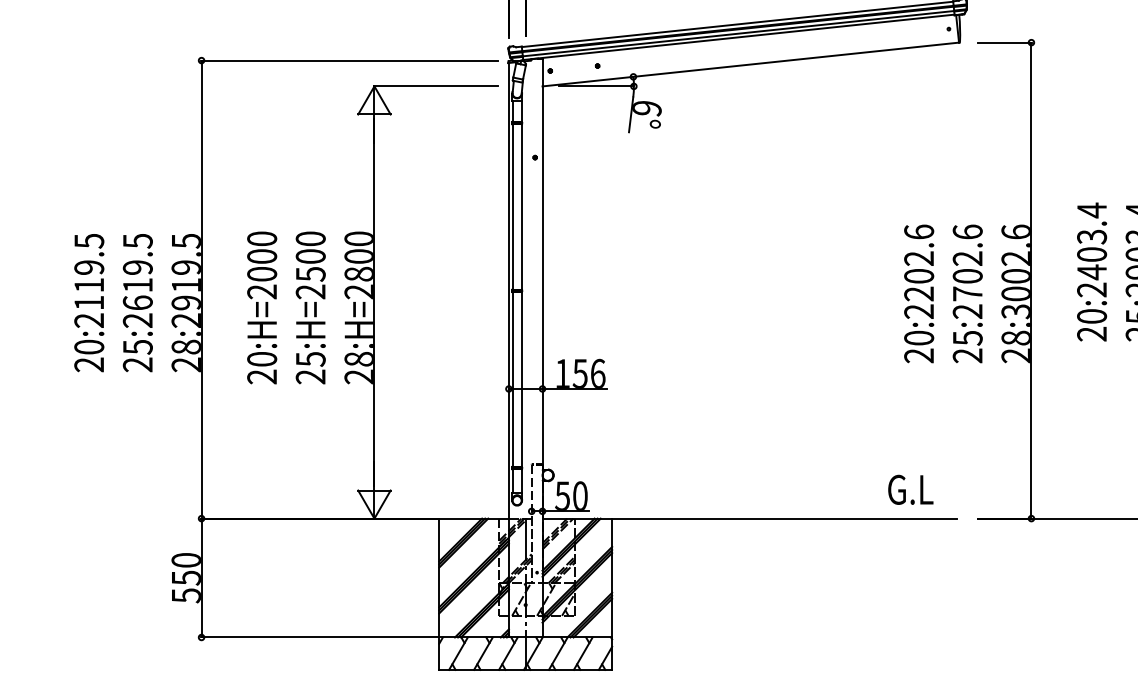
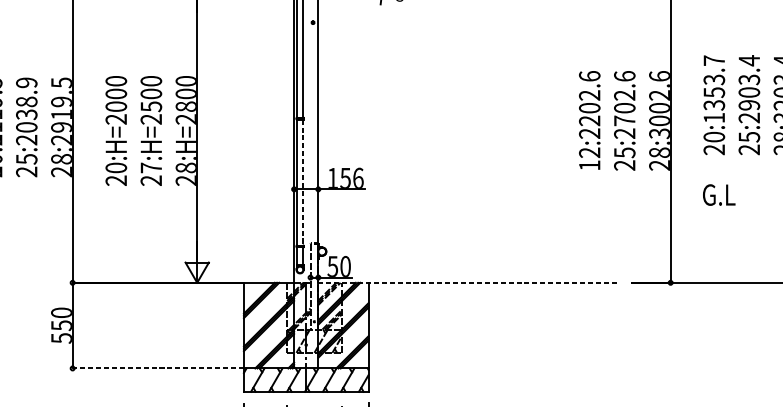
text: (1092, 249) -> (714, 88), 20:2403.4 -> 20:1353.7
text: (137, 272) -> (26, 105), 25:2619.5 -> 25:2038.9
text: (919, 346) -> (589, 158), 20:2202.6 -> 12:2202.6
text: (310, 359) -> (151, 168), 25:H=2500 -> 27:H=2500
line: (521, 379) -> (303, 182), solid -> dashed
text: (910, 489) -> (718, 194), moved
line: (750, 518) -> (468, 282), solid -> dashed
line: (320, 637) -> (158, 368), solid -> dashed

